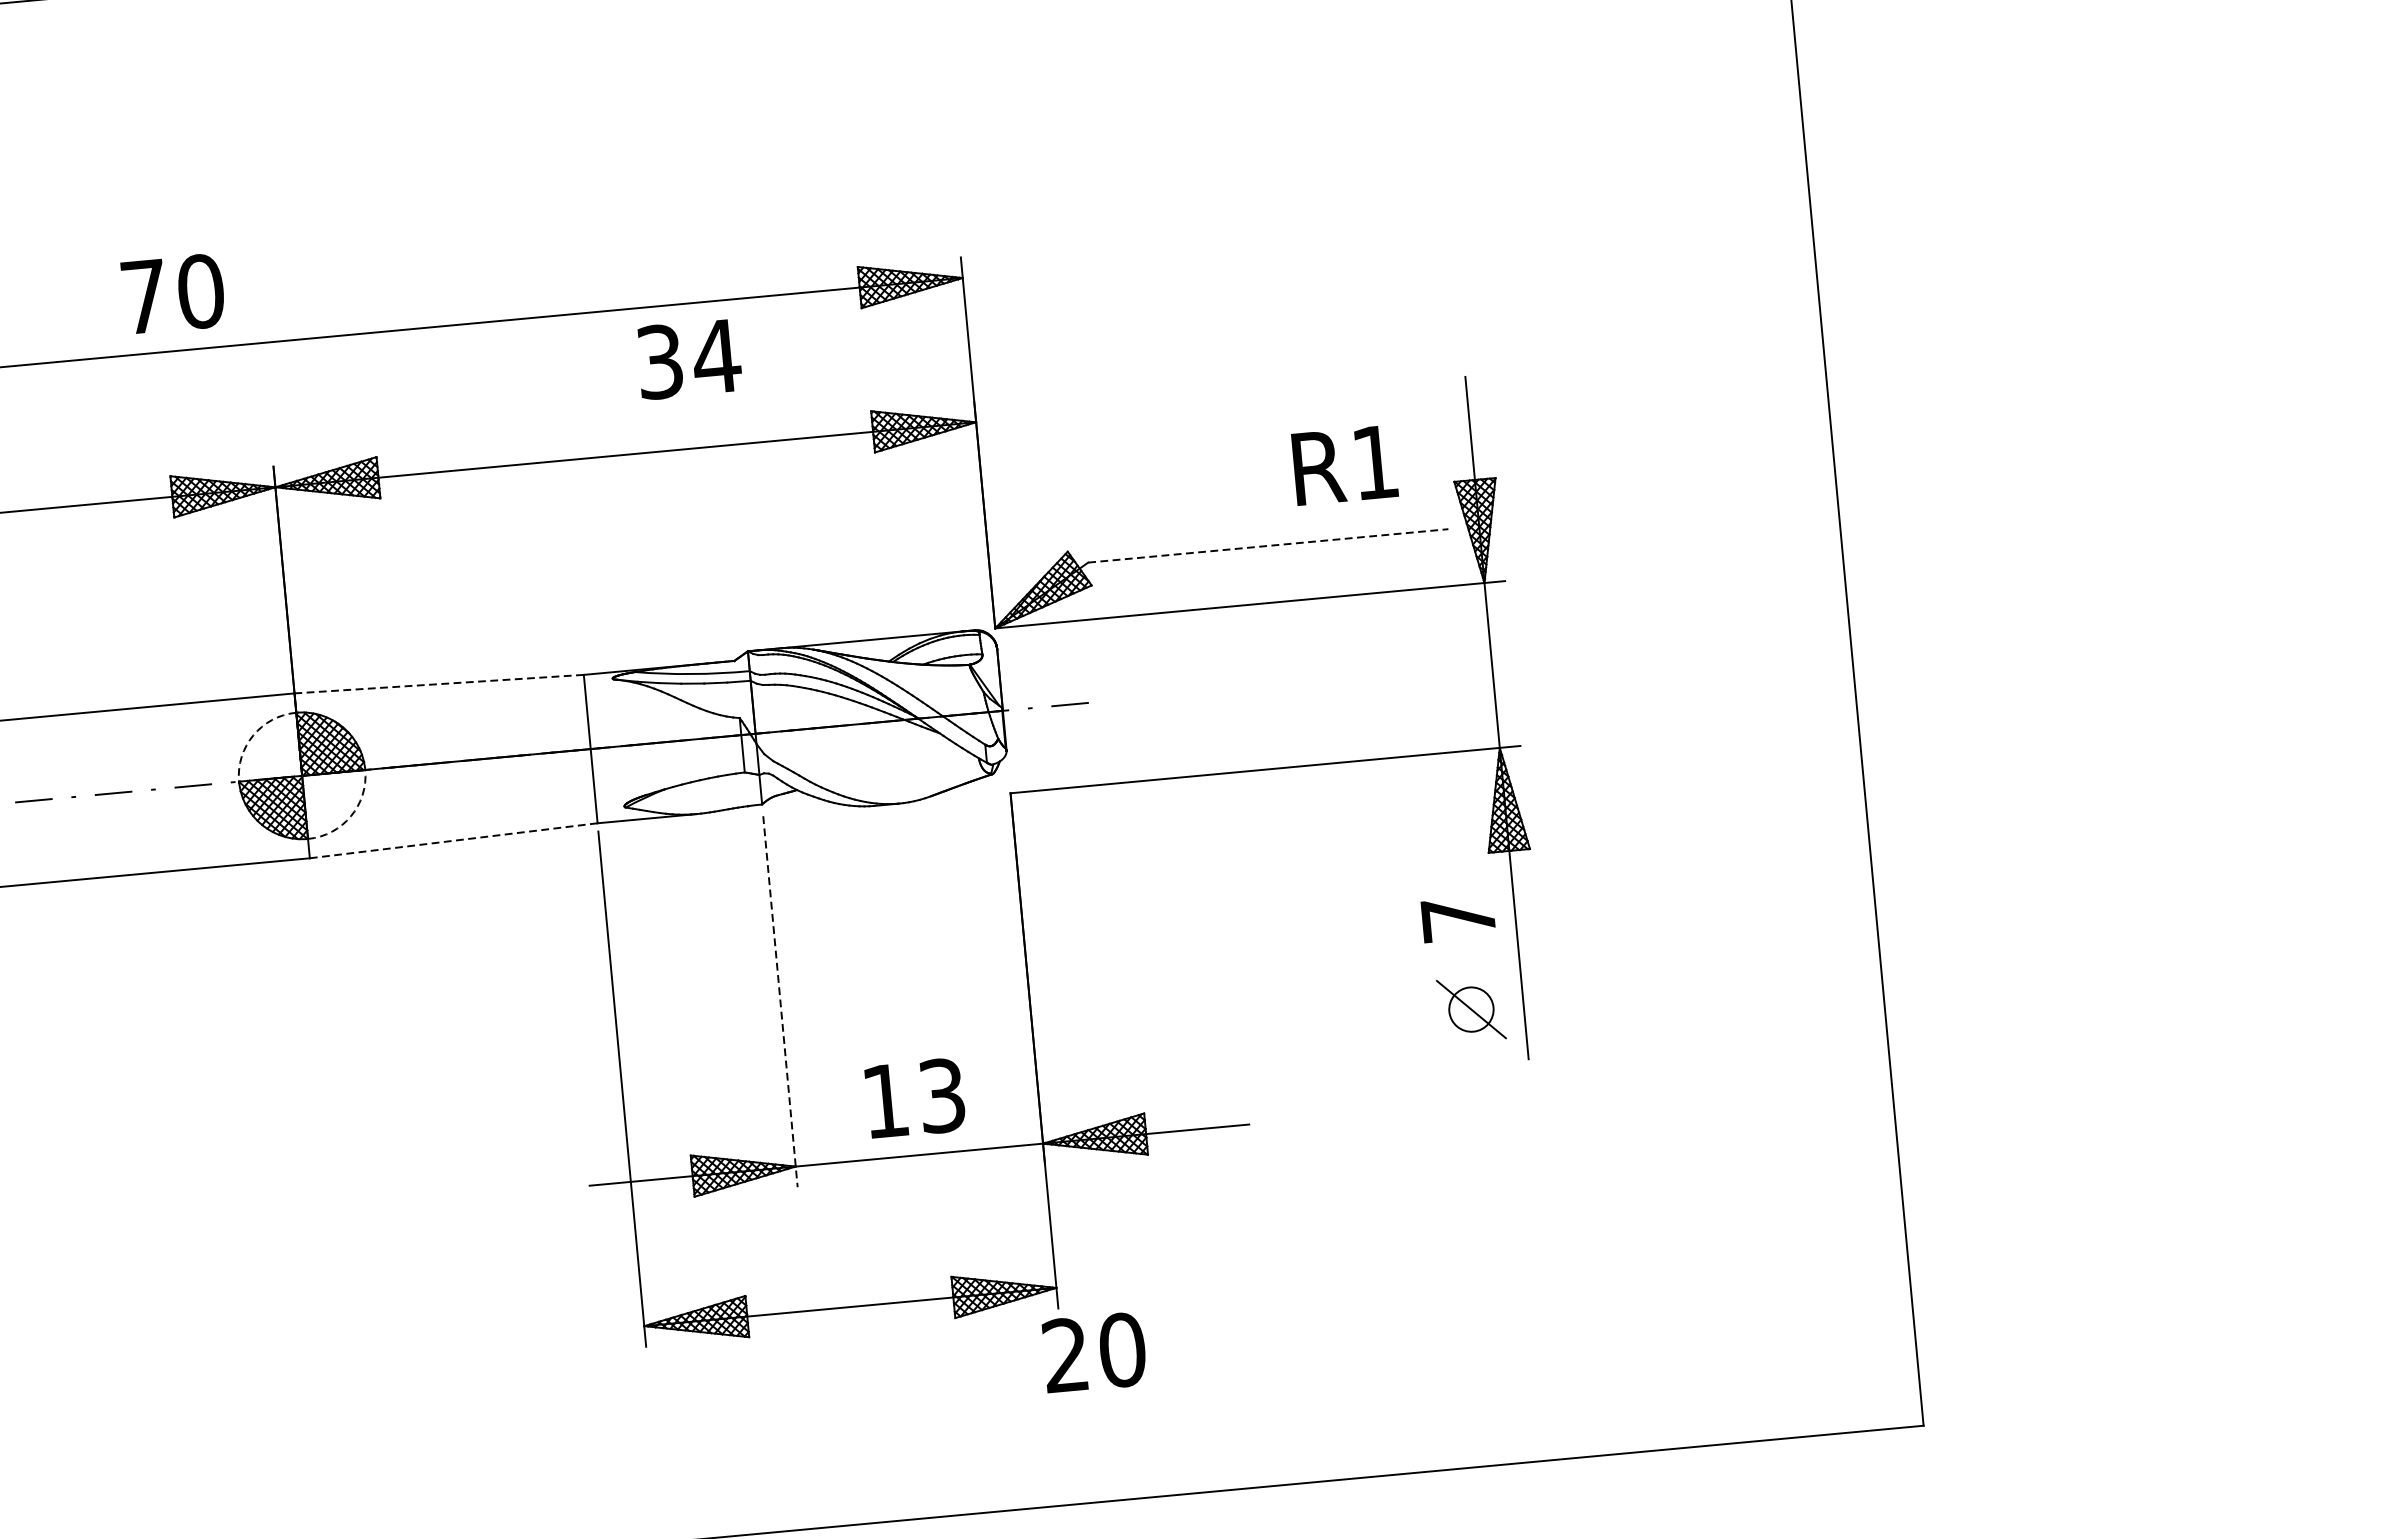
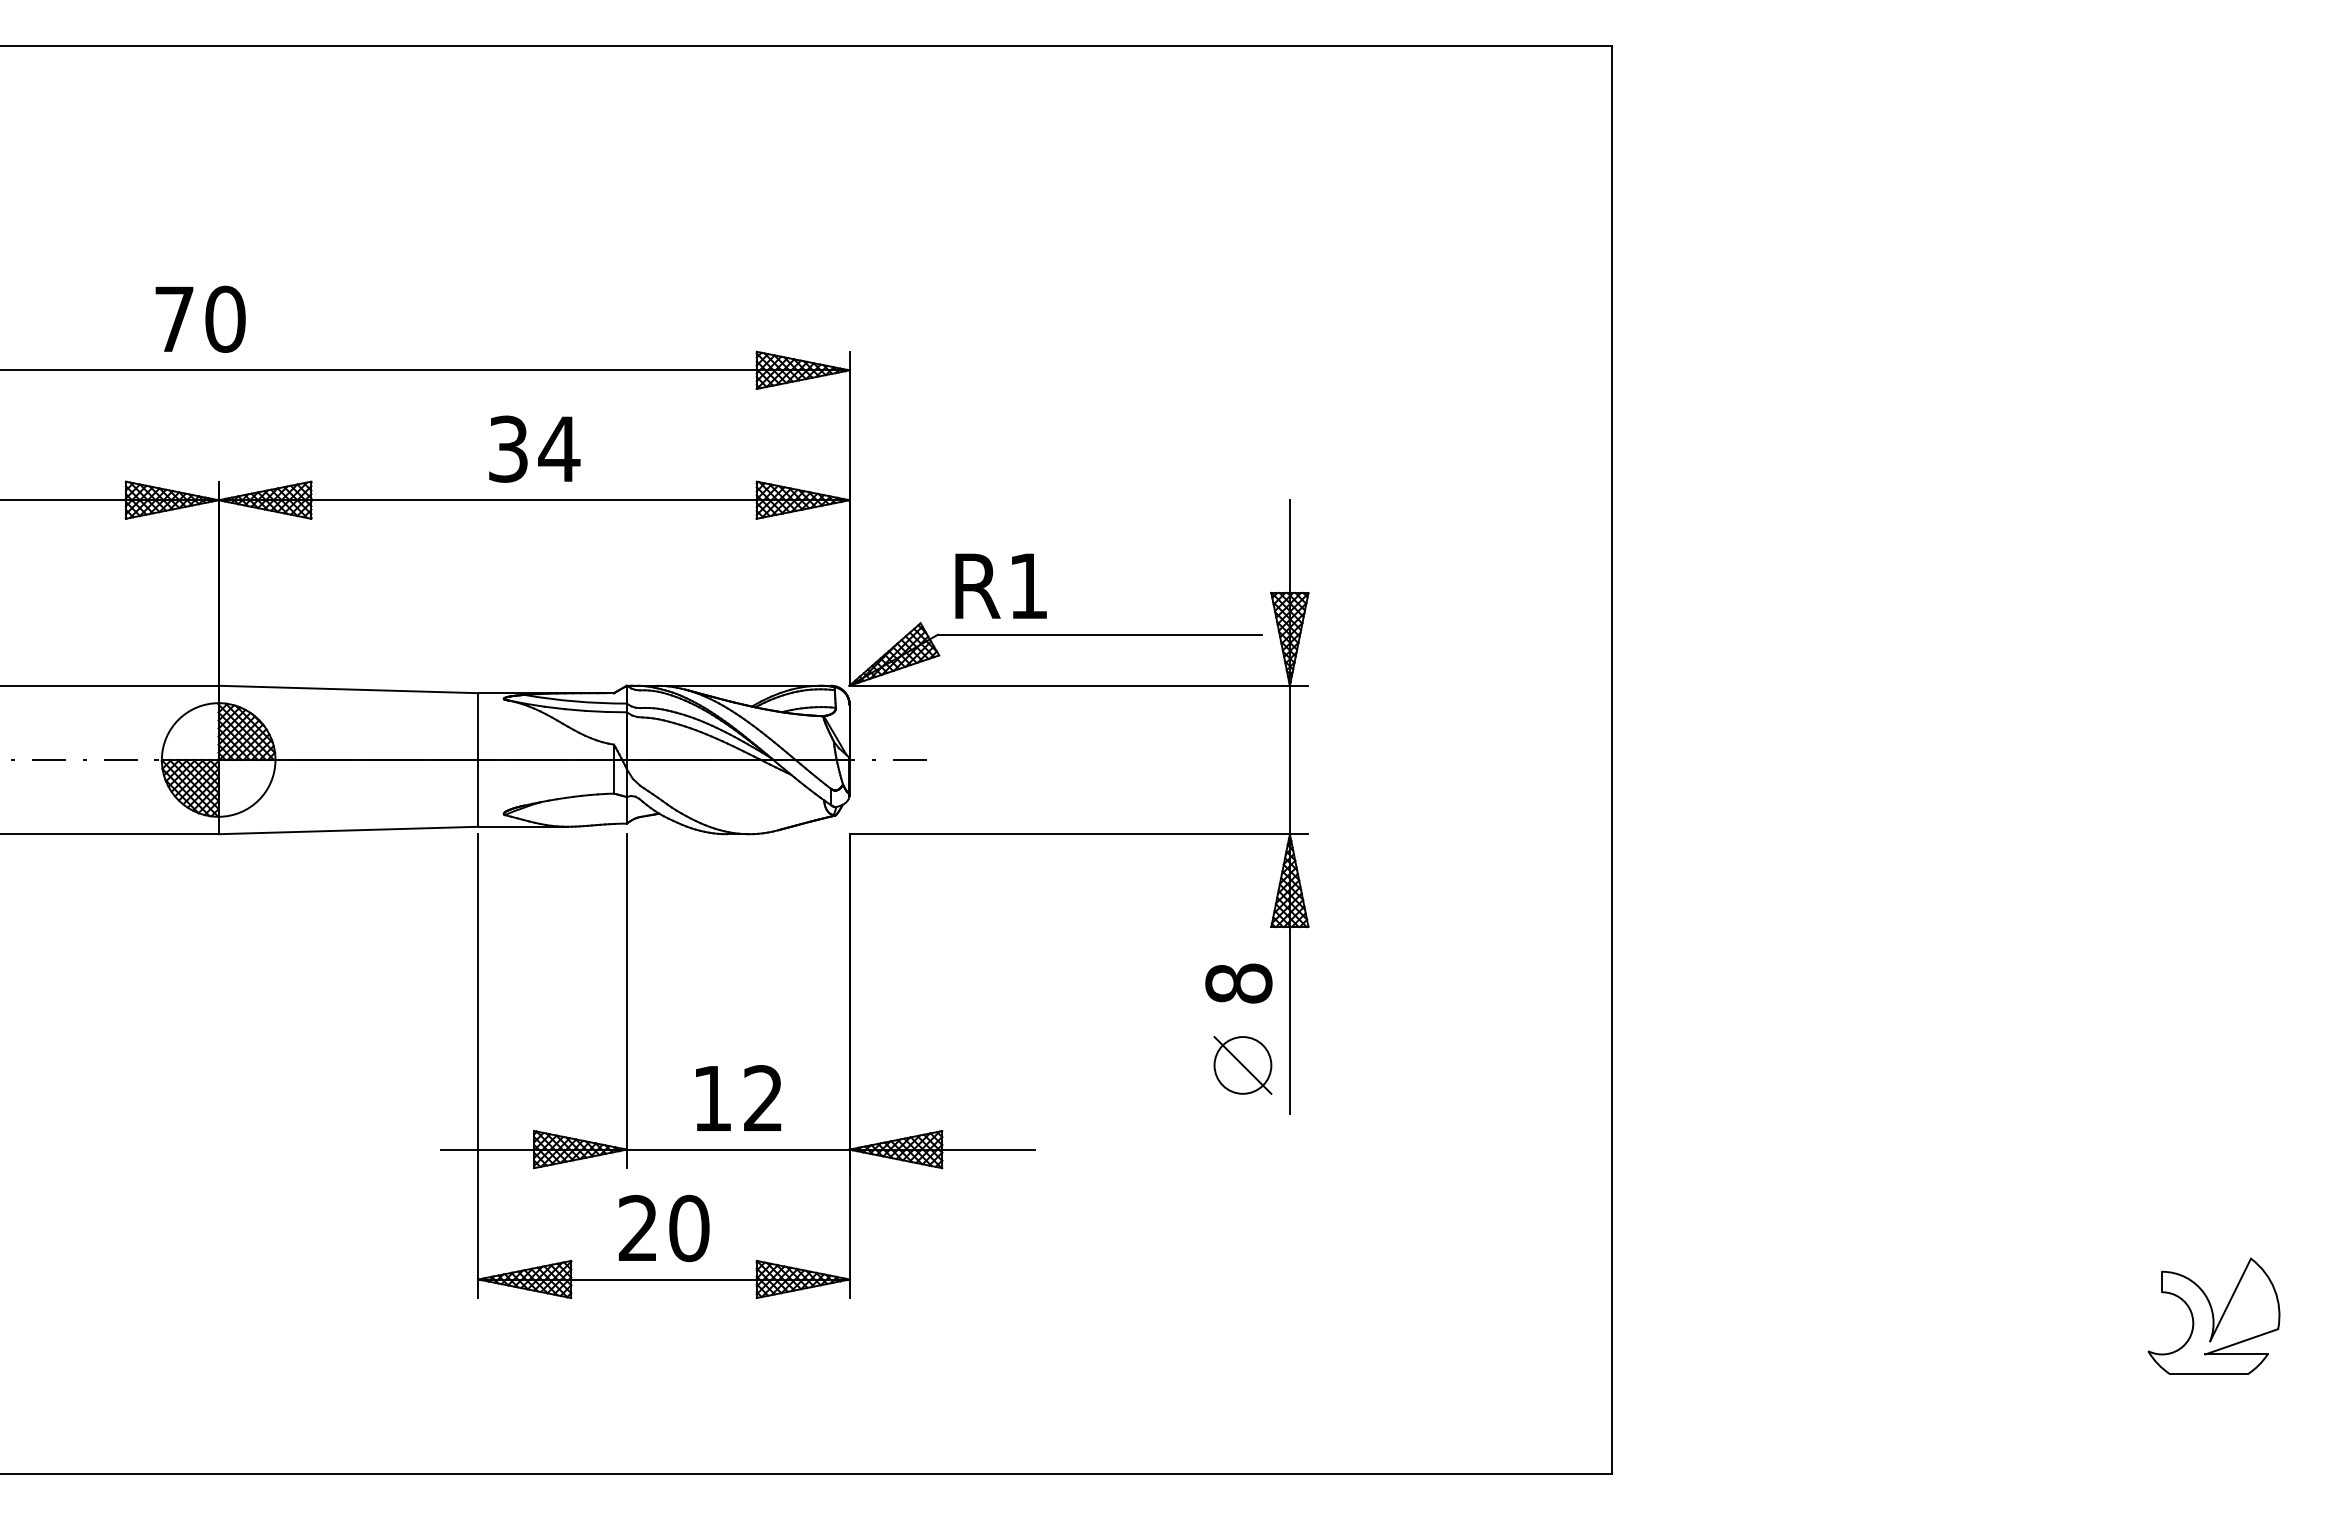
text: (173, 293) -> (200, 318), moved
text: (689, 358) -> (534, 448), moved
text: (1344, 464) -> (1000, 585), moved
line: (1268, 545) -> (1100, 634), dashed -> solid
line: (439, 684) -> (348, 689), dashed -> solid
arc: (253, 735) -> (178, 719), dashed -> solid
arc: (350, 816) -> (258, 800), dashed -> solid
line: (453, 840) -> (348, 830), dashed -> solid
text: (1458, 919) -> (1238, 983), 7 -> 8
line: (780, 1002) -> (626, 1001), dashed -> solid
circle: (1470, 1009) -> (1242, 1065), size x1.43
text: (942, 1095) -> (763, 1098), 13 -> 12
text: (1093, 1352) -> (663, 1228), moved

